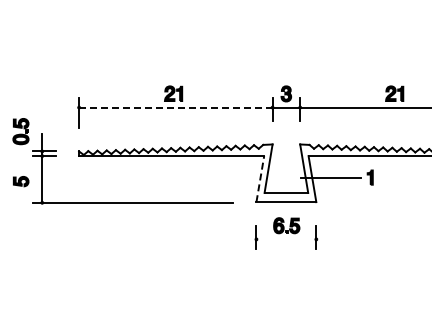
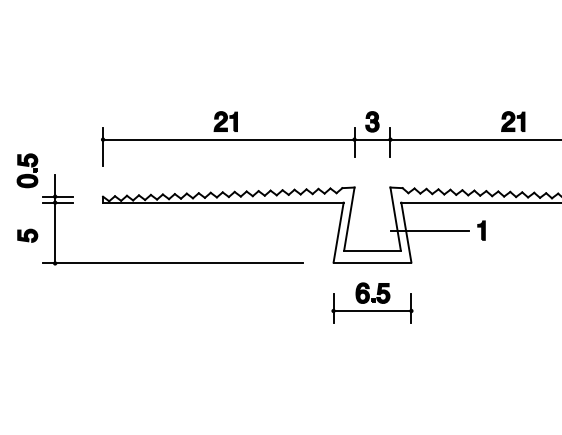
line: (175, 107) -> (228, 139), dashed -> solid
line: (260, 178) -> (338, 231), dashed -> solid
line: (286, 239) -> (372, 311), added

